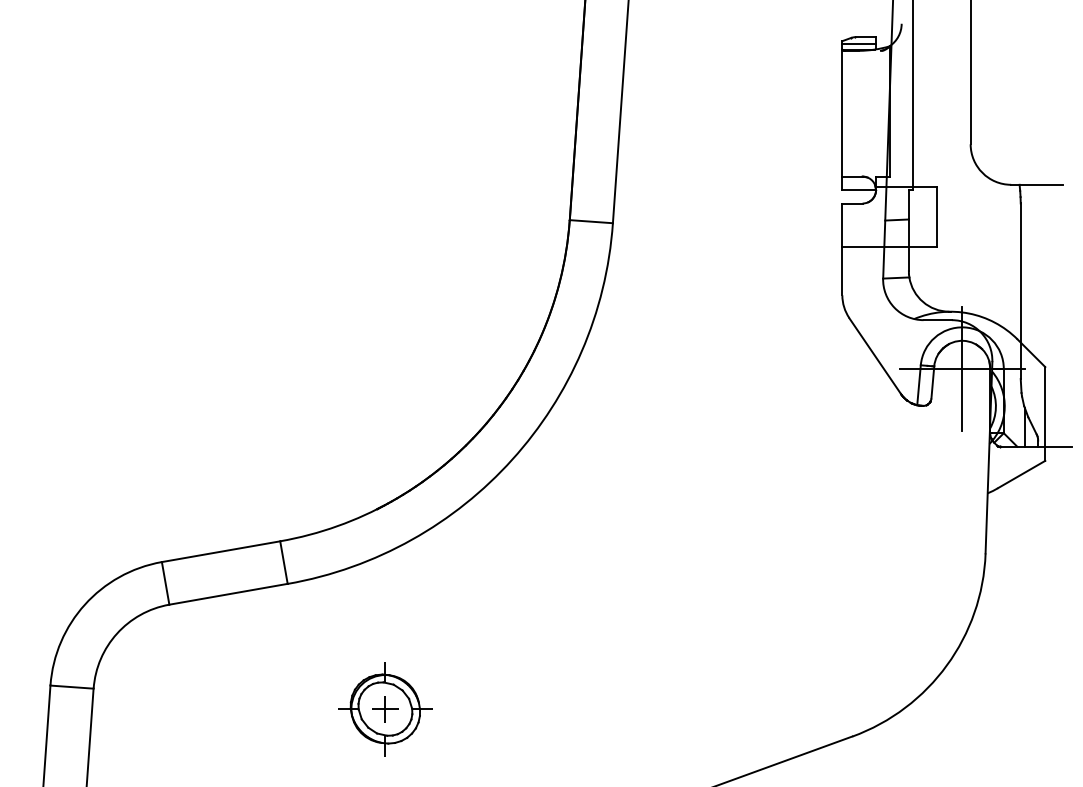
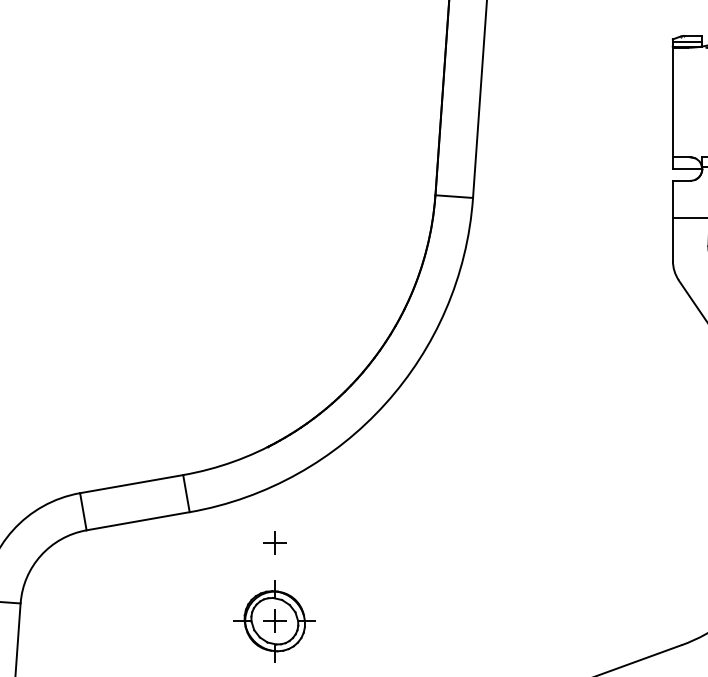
part: (385, 619) -> (274, 543), added

